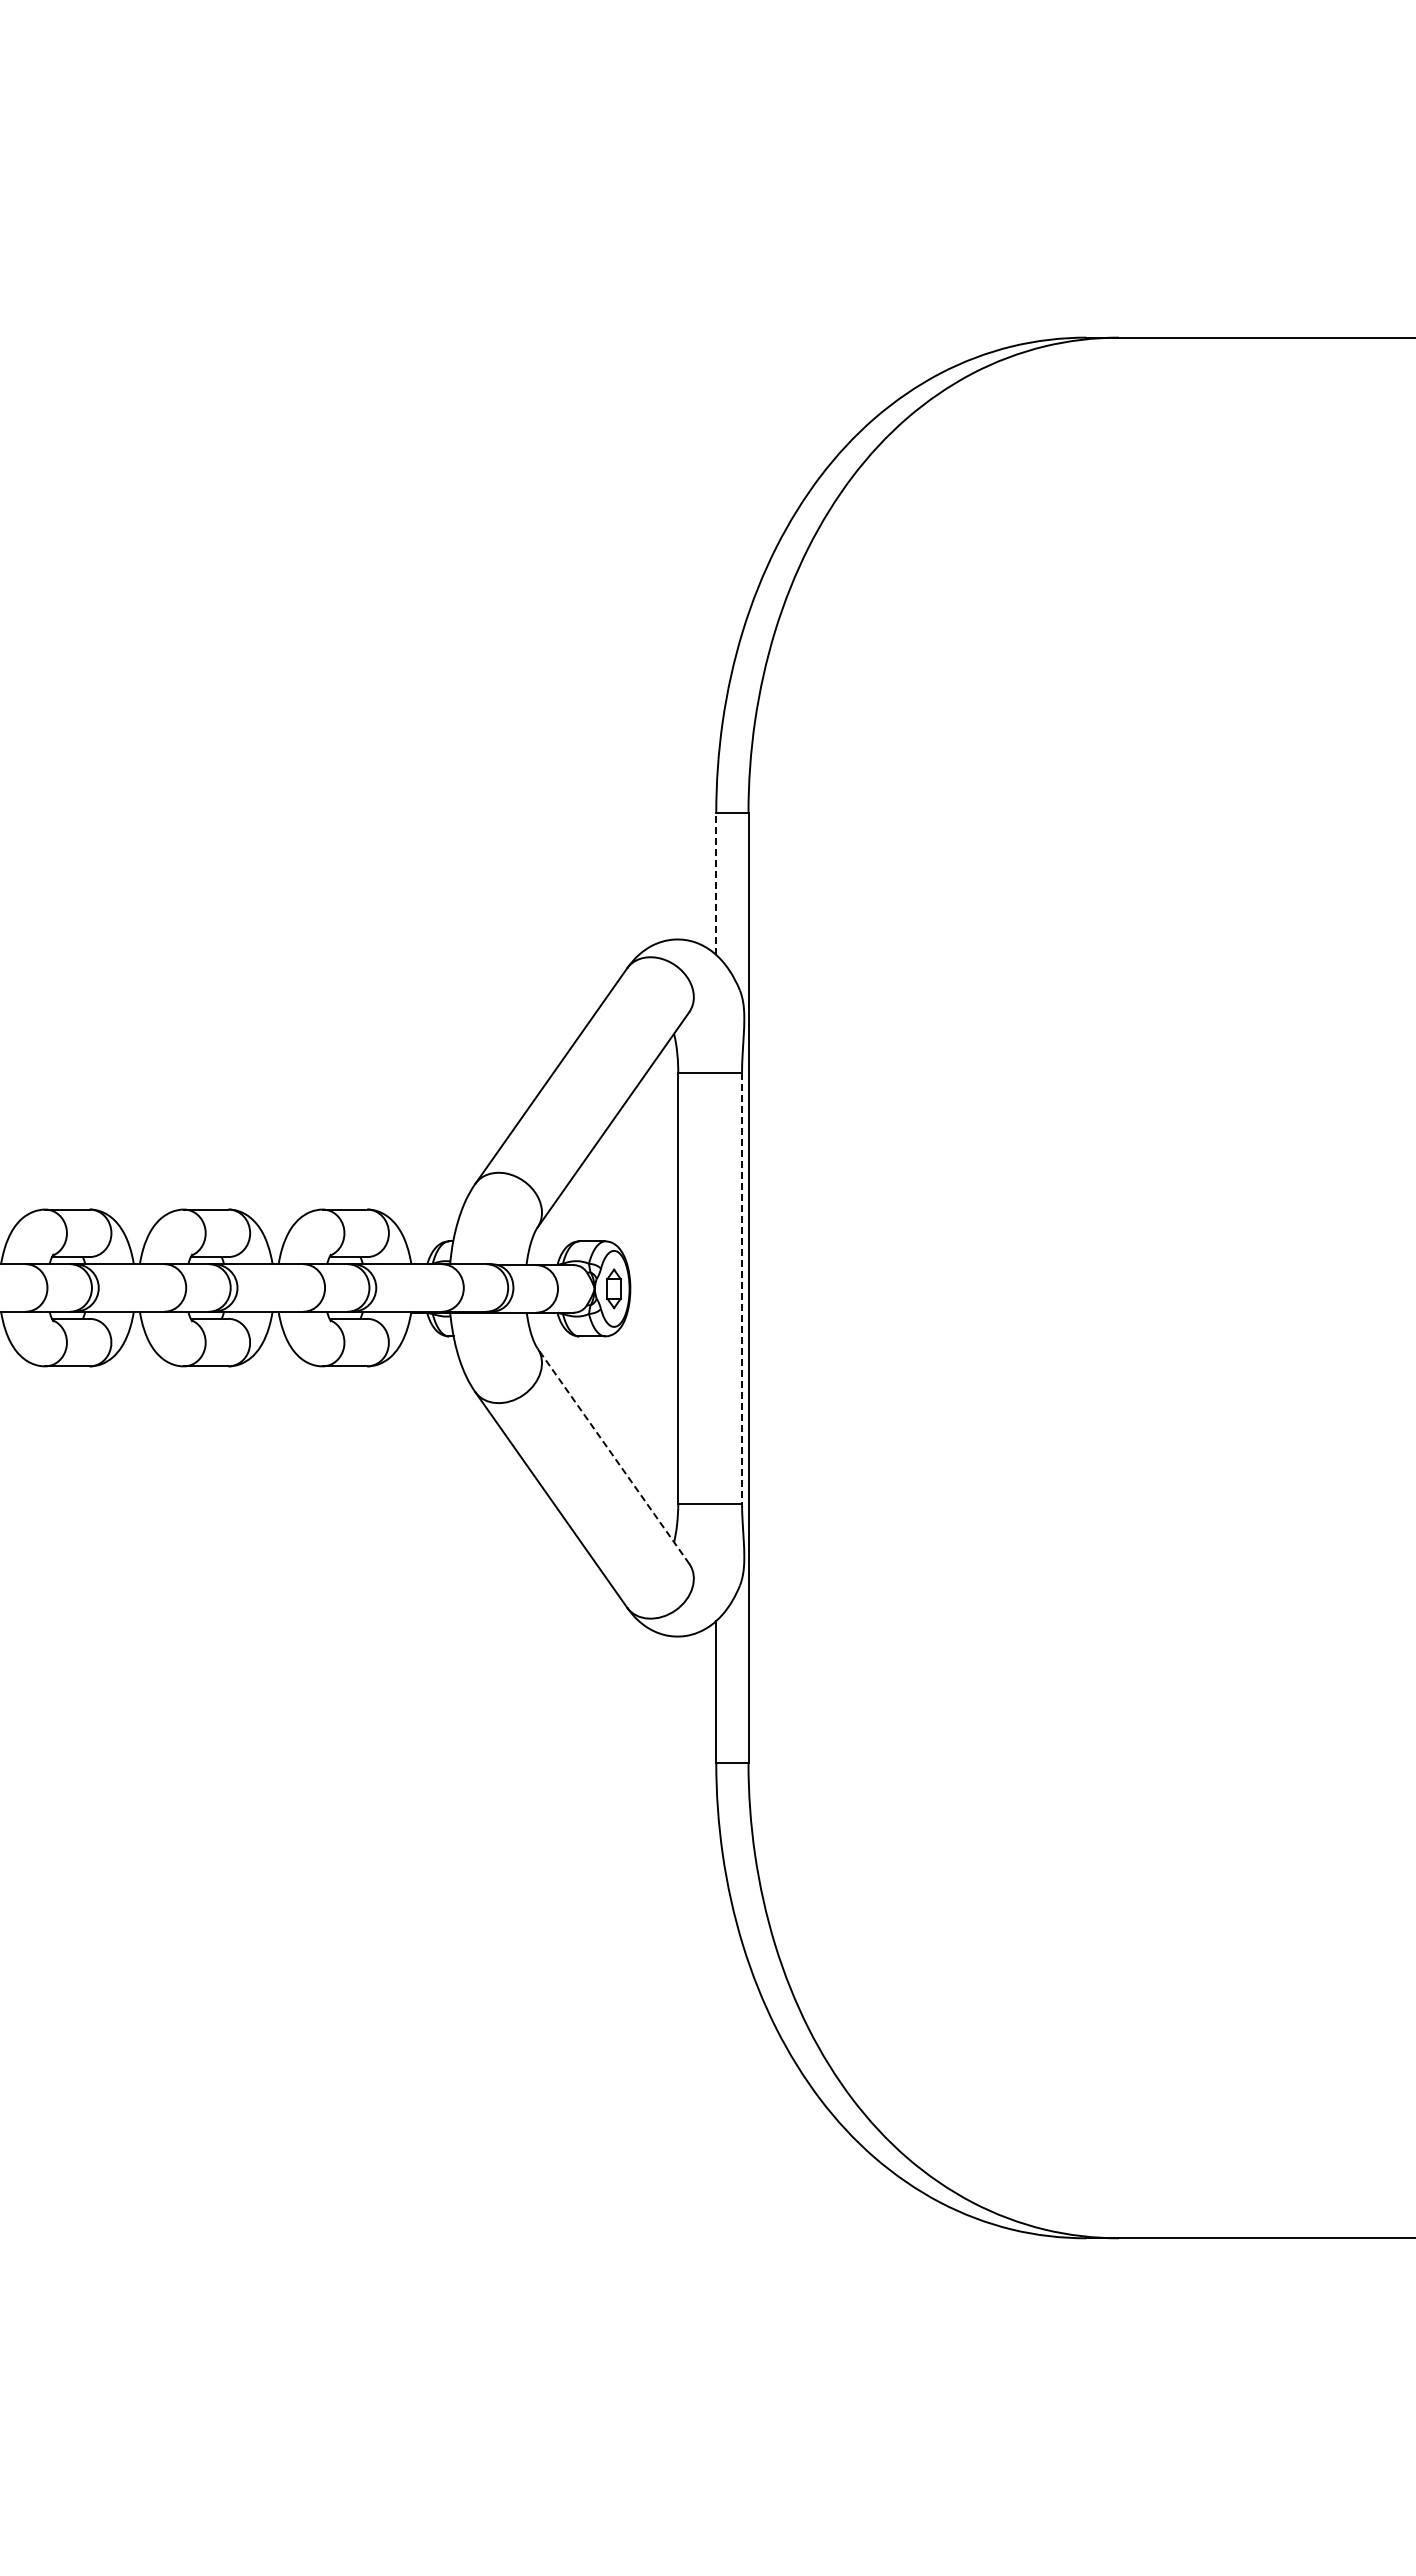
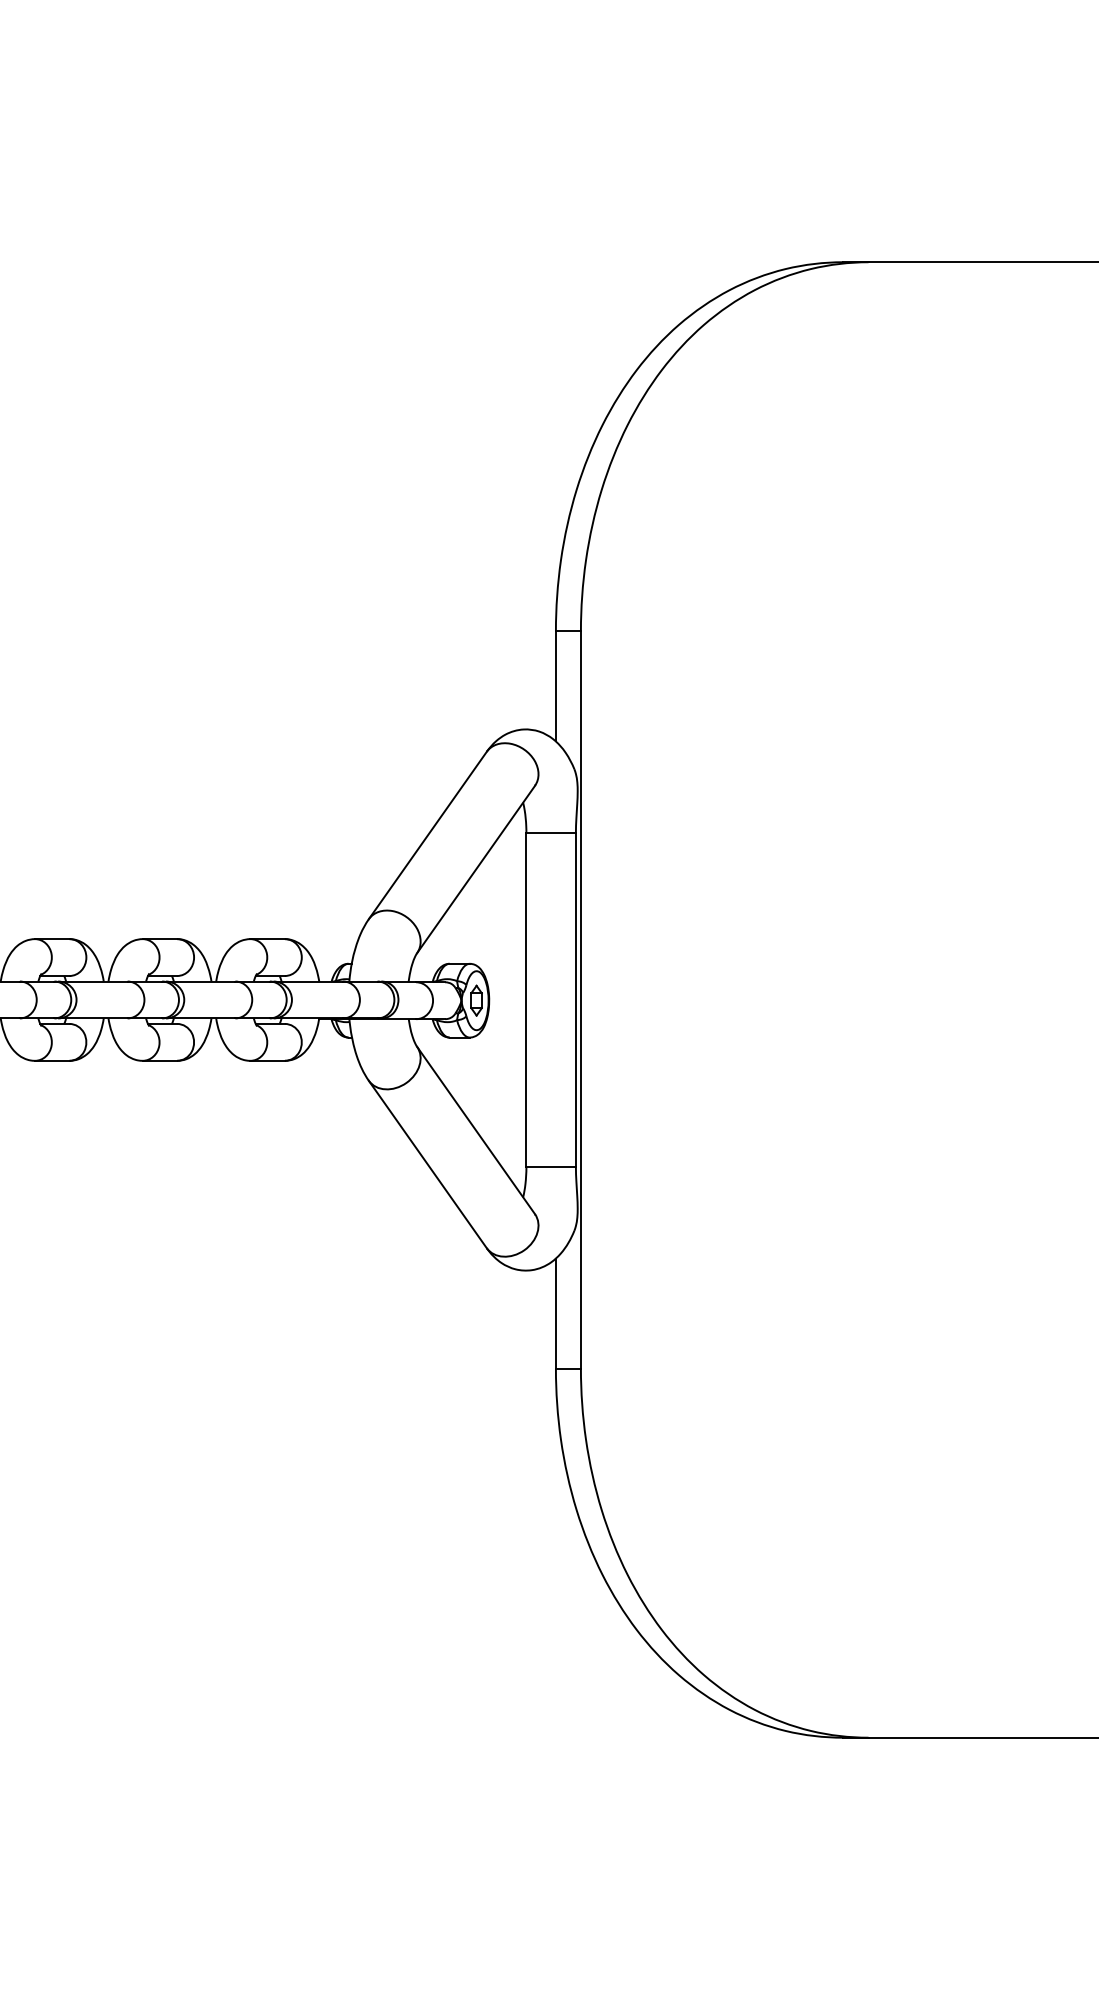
line: (716, 883) -> (556, 685), dashed -> solid
line: (742, 1288) -> (576, 1000), dashed -> solid
line: (613, 1456) -> (476, 1130), dashed -> solid

